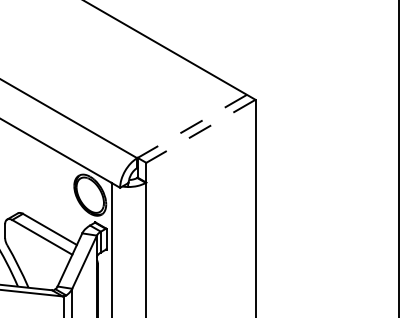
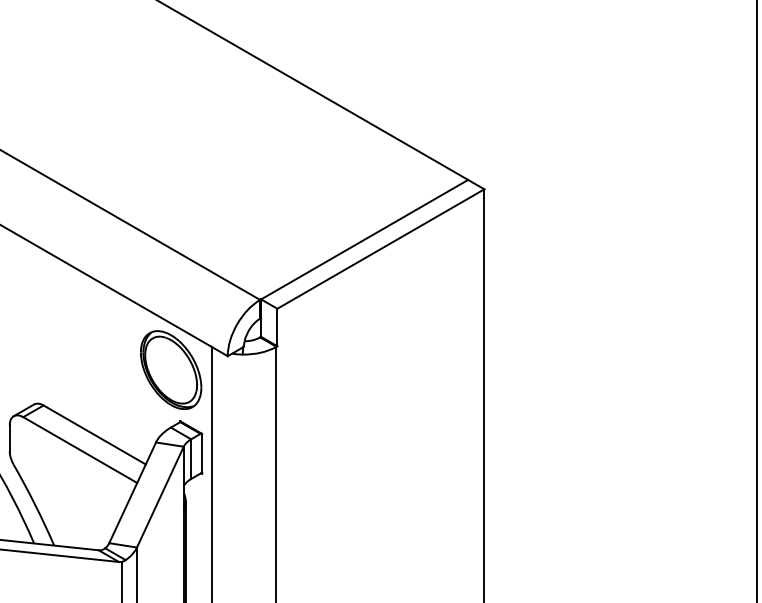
line: (191, 126) -> (362, 239), dashed -> solid
line: (200, 131) -> (380, 249), dashed -> solid

